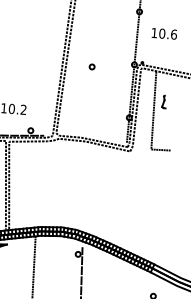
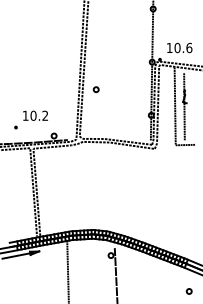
text: (164, 33) -> (179, 47), moved
part: (91, 66) -> (95, 89), moved
line: (163, 111) -> (184, 106), added

